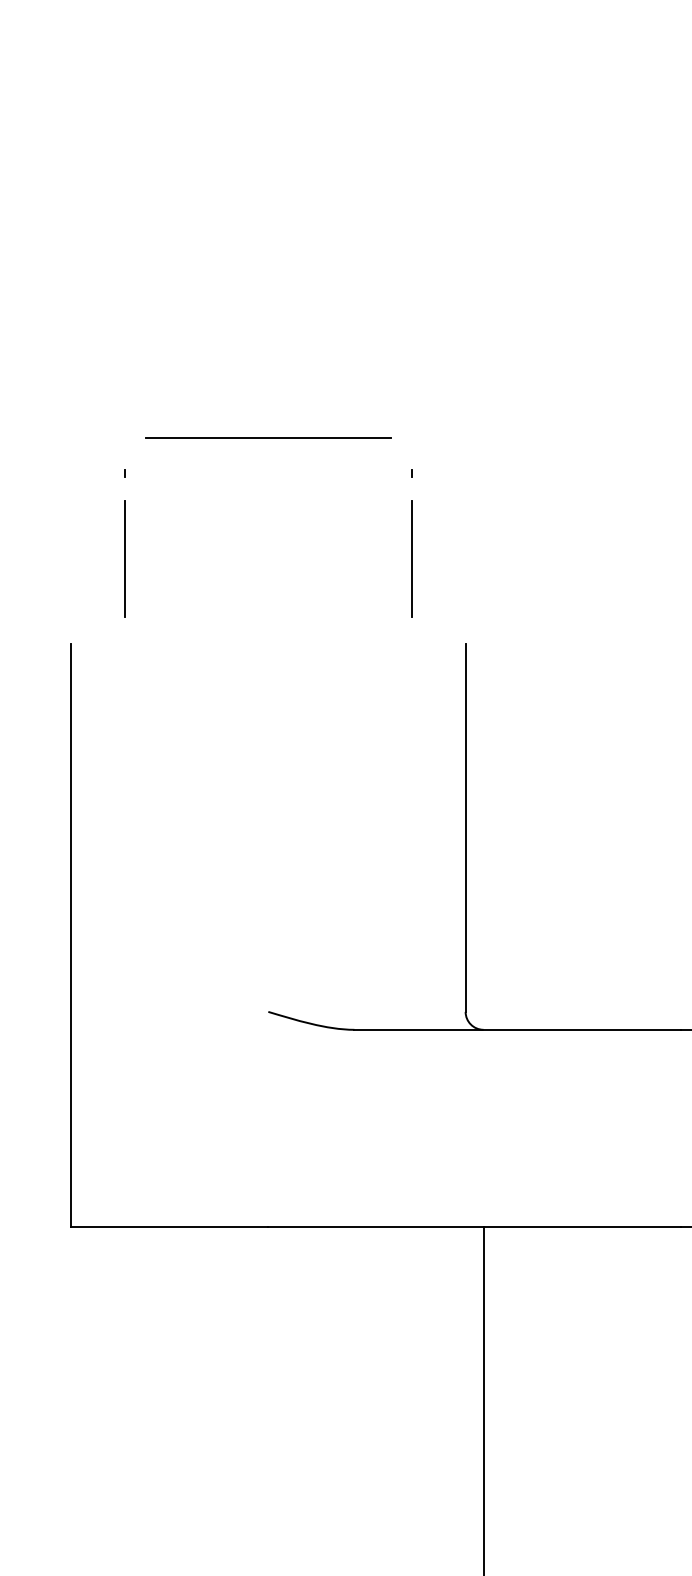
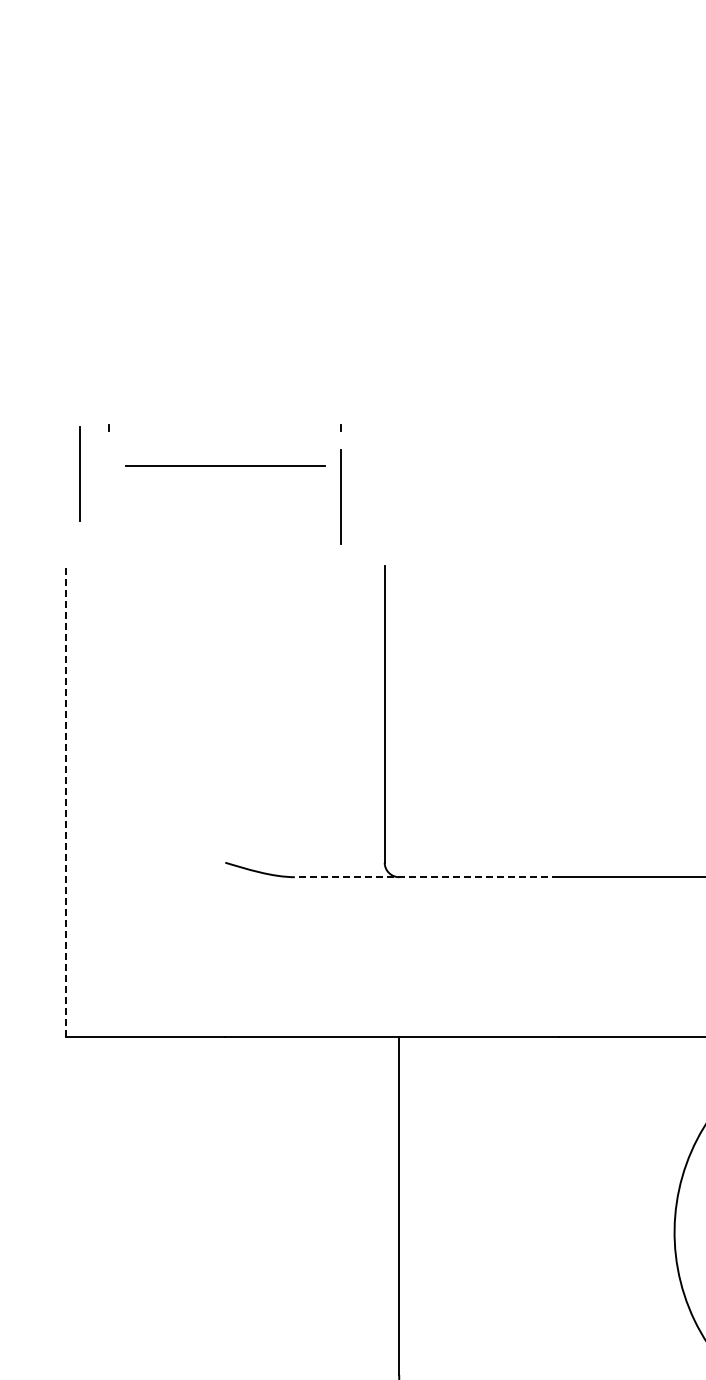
line: (268, 437) -> (225, 465), moved
line: (123, 558) -> (79, 473), moved
line: (70, 934) -> (65, 800), solid -> dashed
line: (517, 1030) -> (426, 877), solid -> dashed

